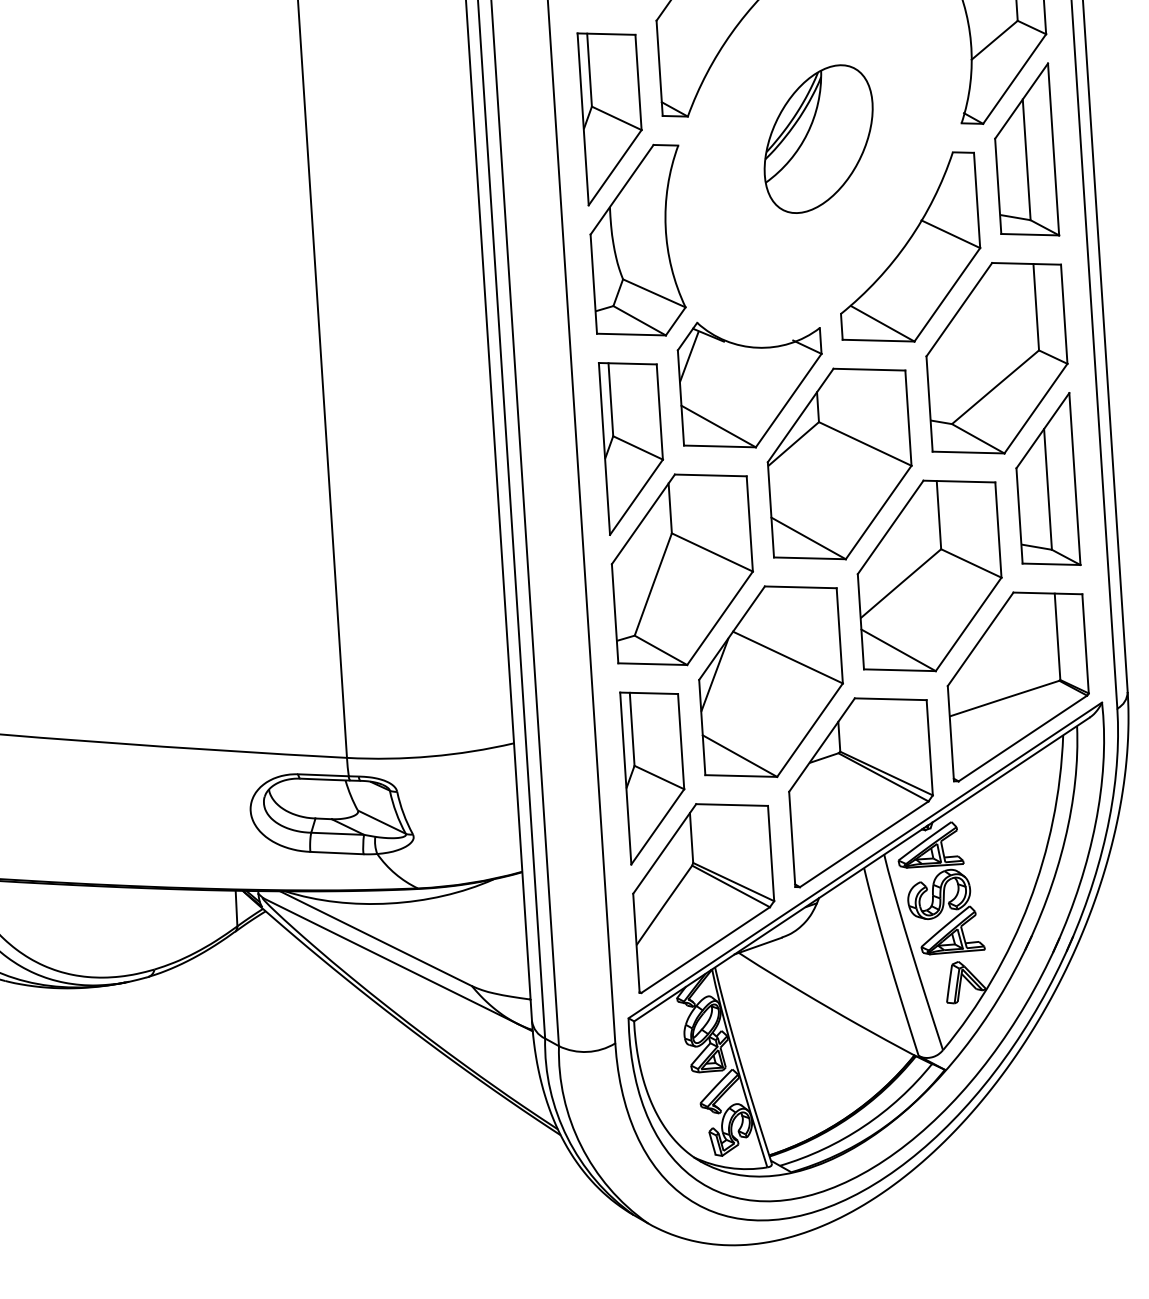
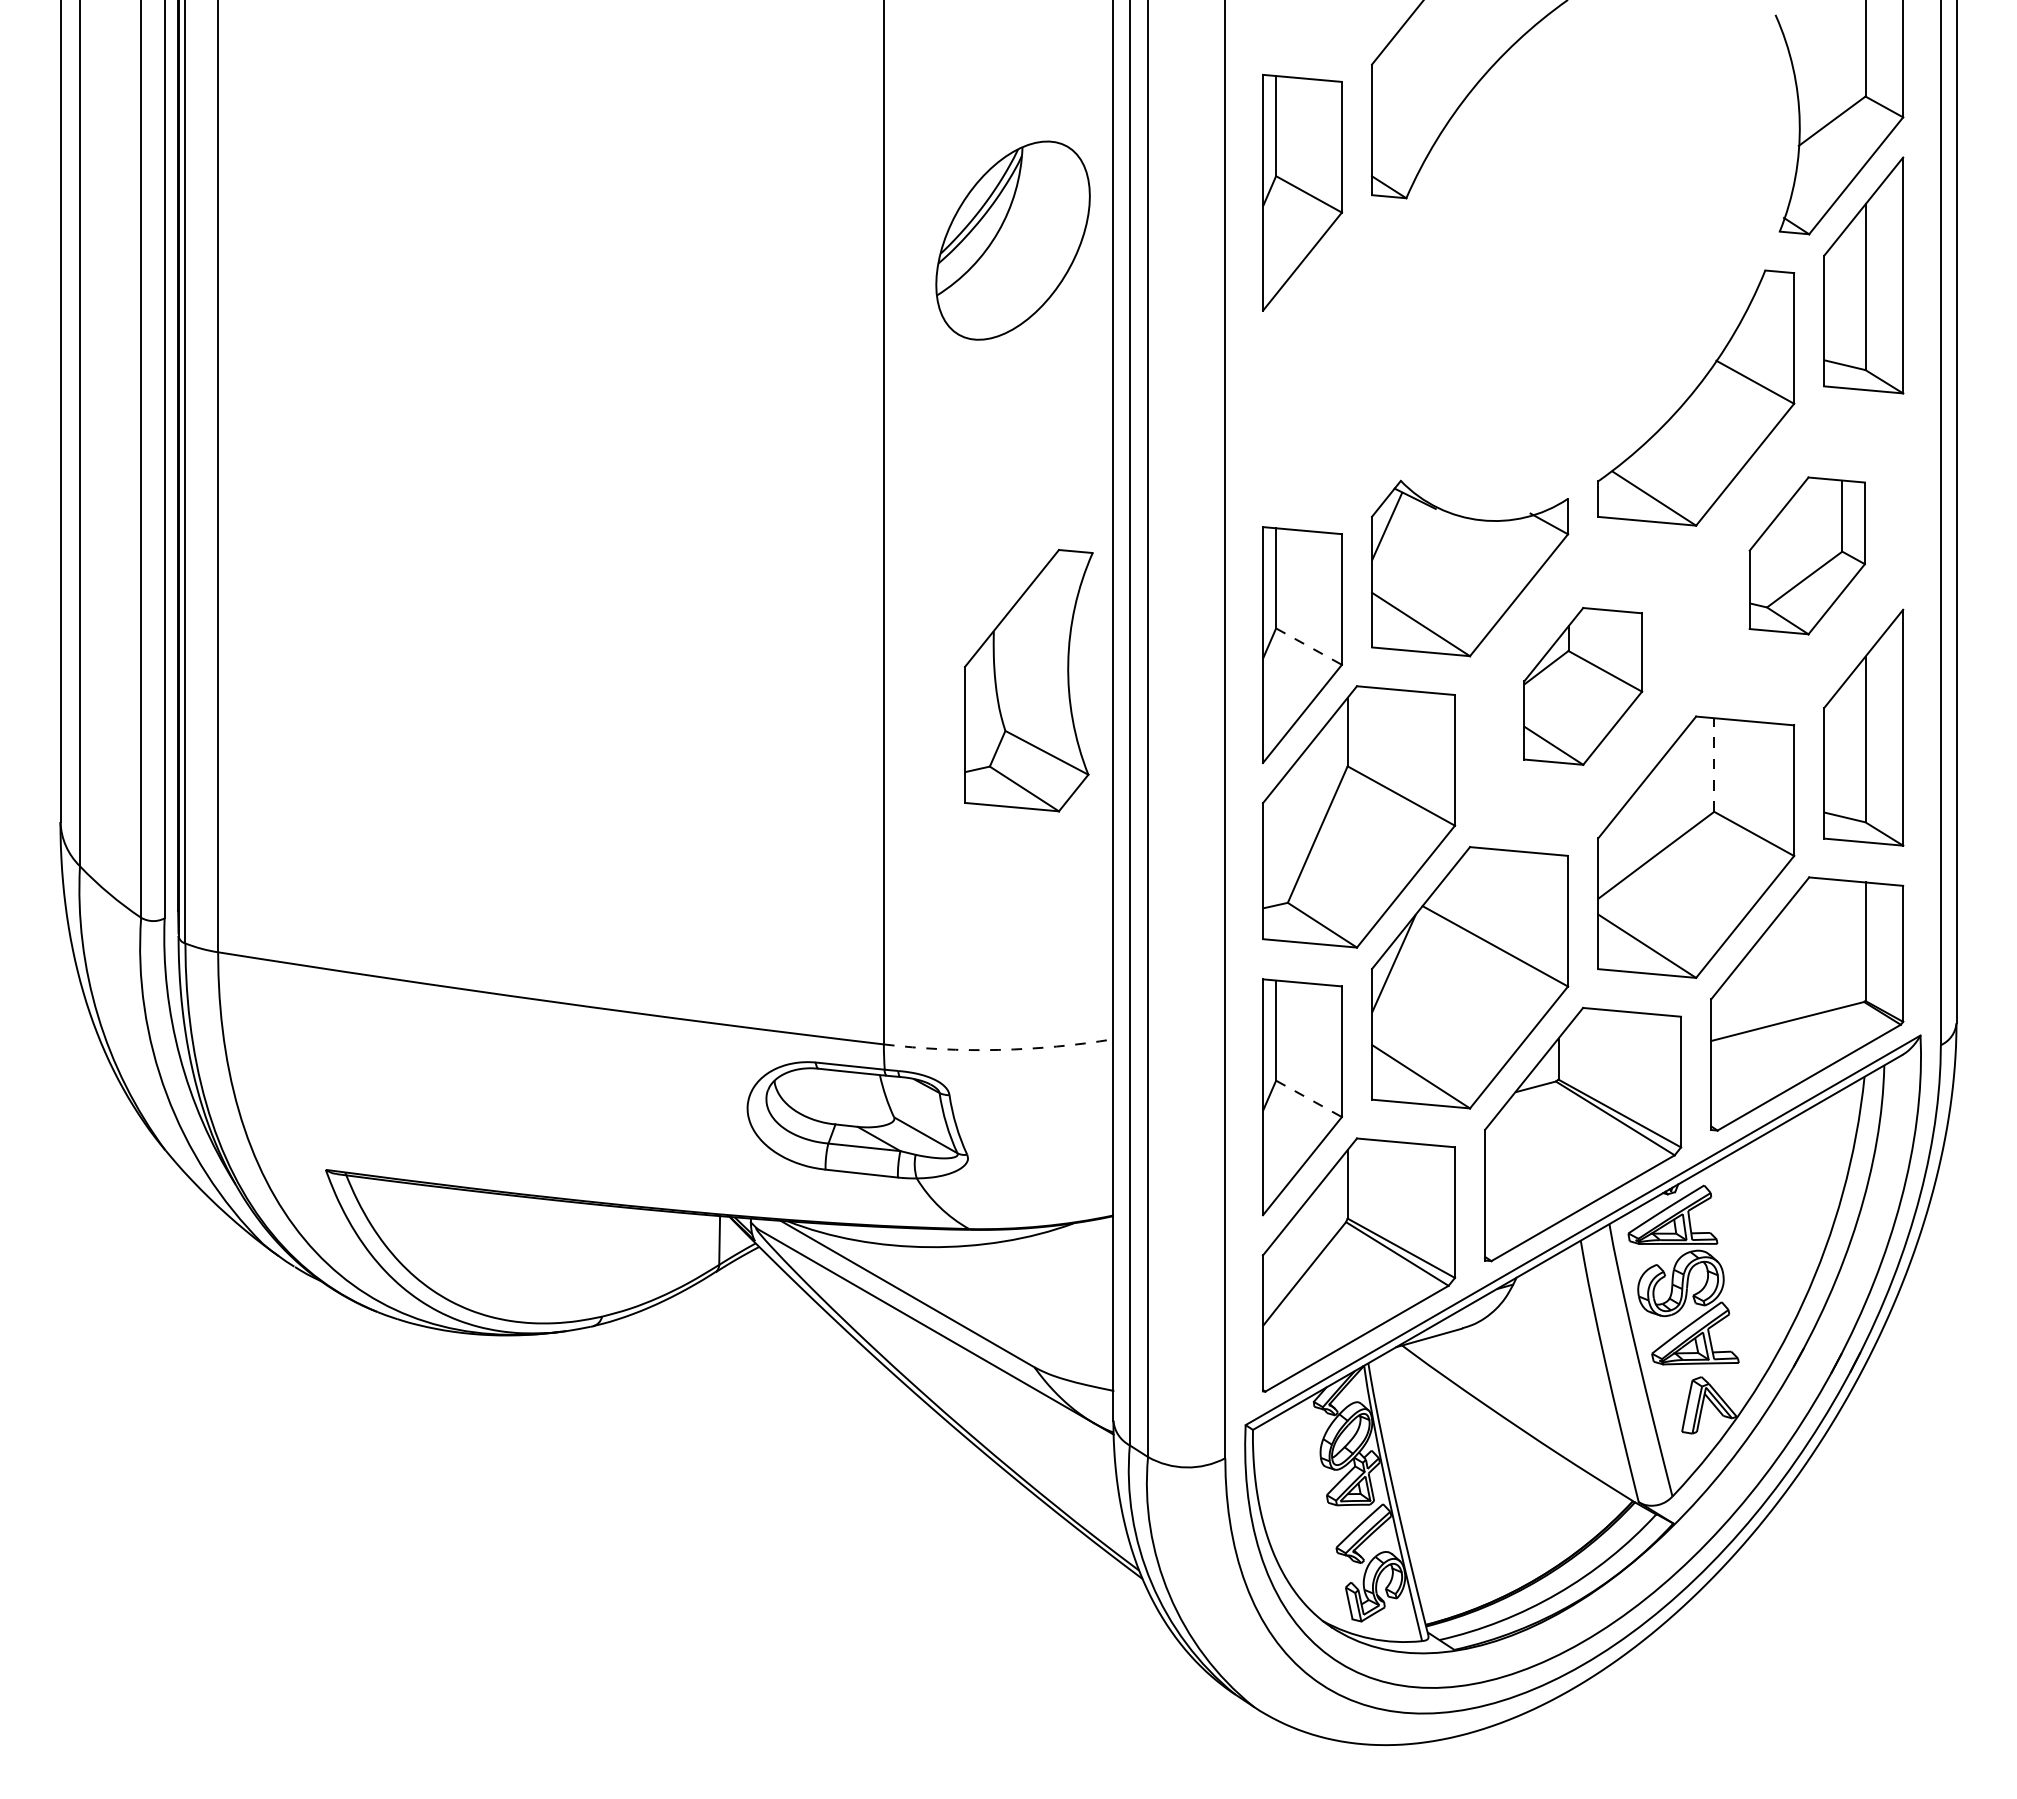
part: (818, 139) -> (1012, 240), moved
part: (637, 241) -> (1028, 680), moved
part: (997, 358) -> (1807, 555), size x0.6
line: (638, 447) -> (1309, 646), solid -> dashed
part: (839, 464) -> (1583, 686), size x0.6
line: (939, 515) -> (1714, 765), solid -> dashed
arc: (430, 756) -> (998, 1049), solid -> dashed
line: (659, 777) -> (1309, 1098), solid -> dashed

